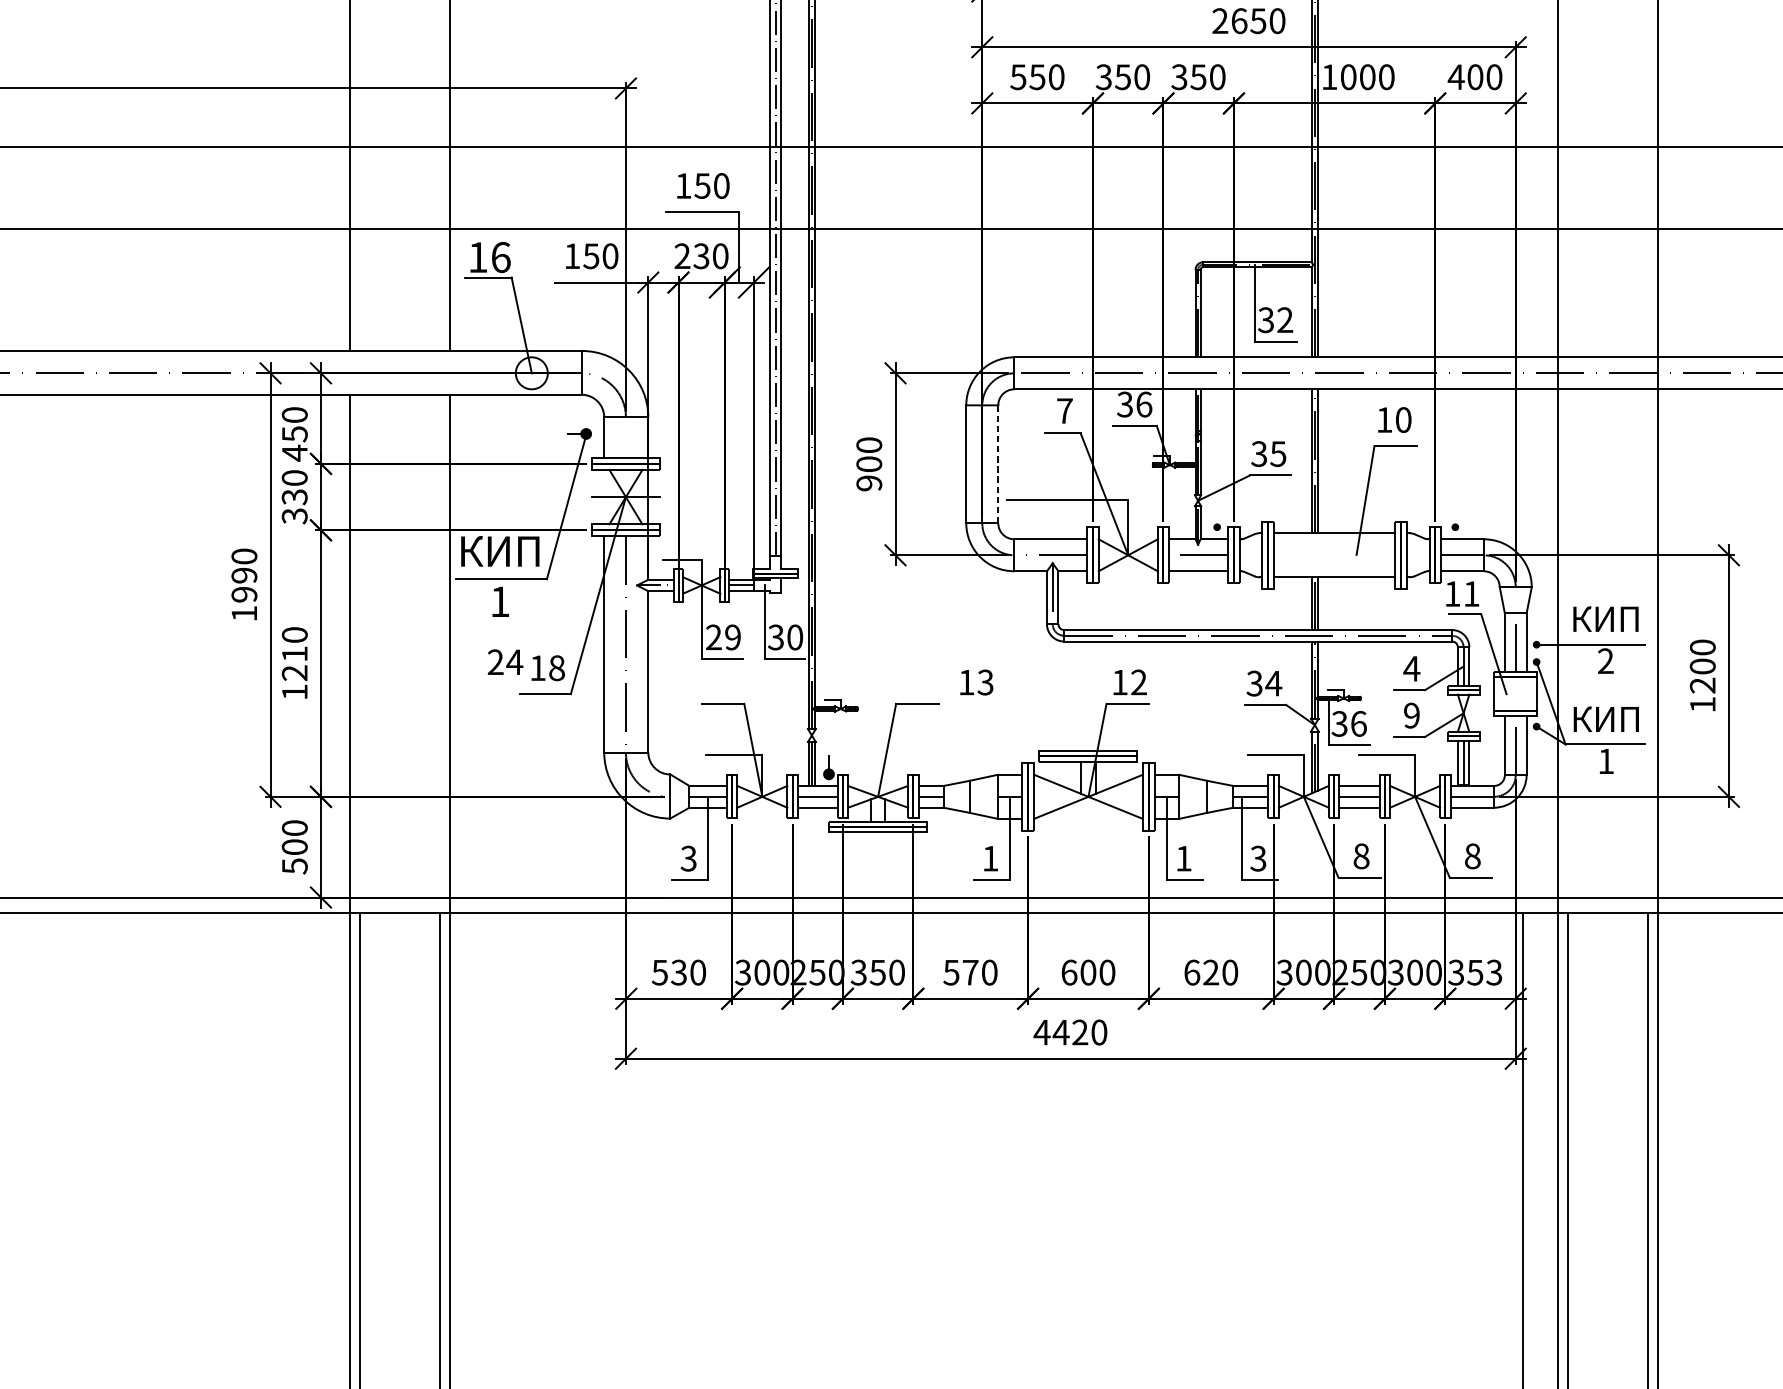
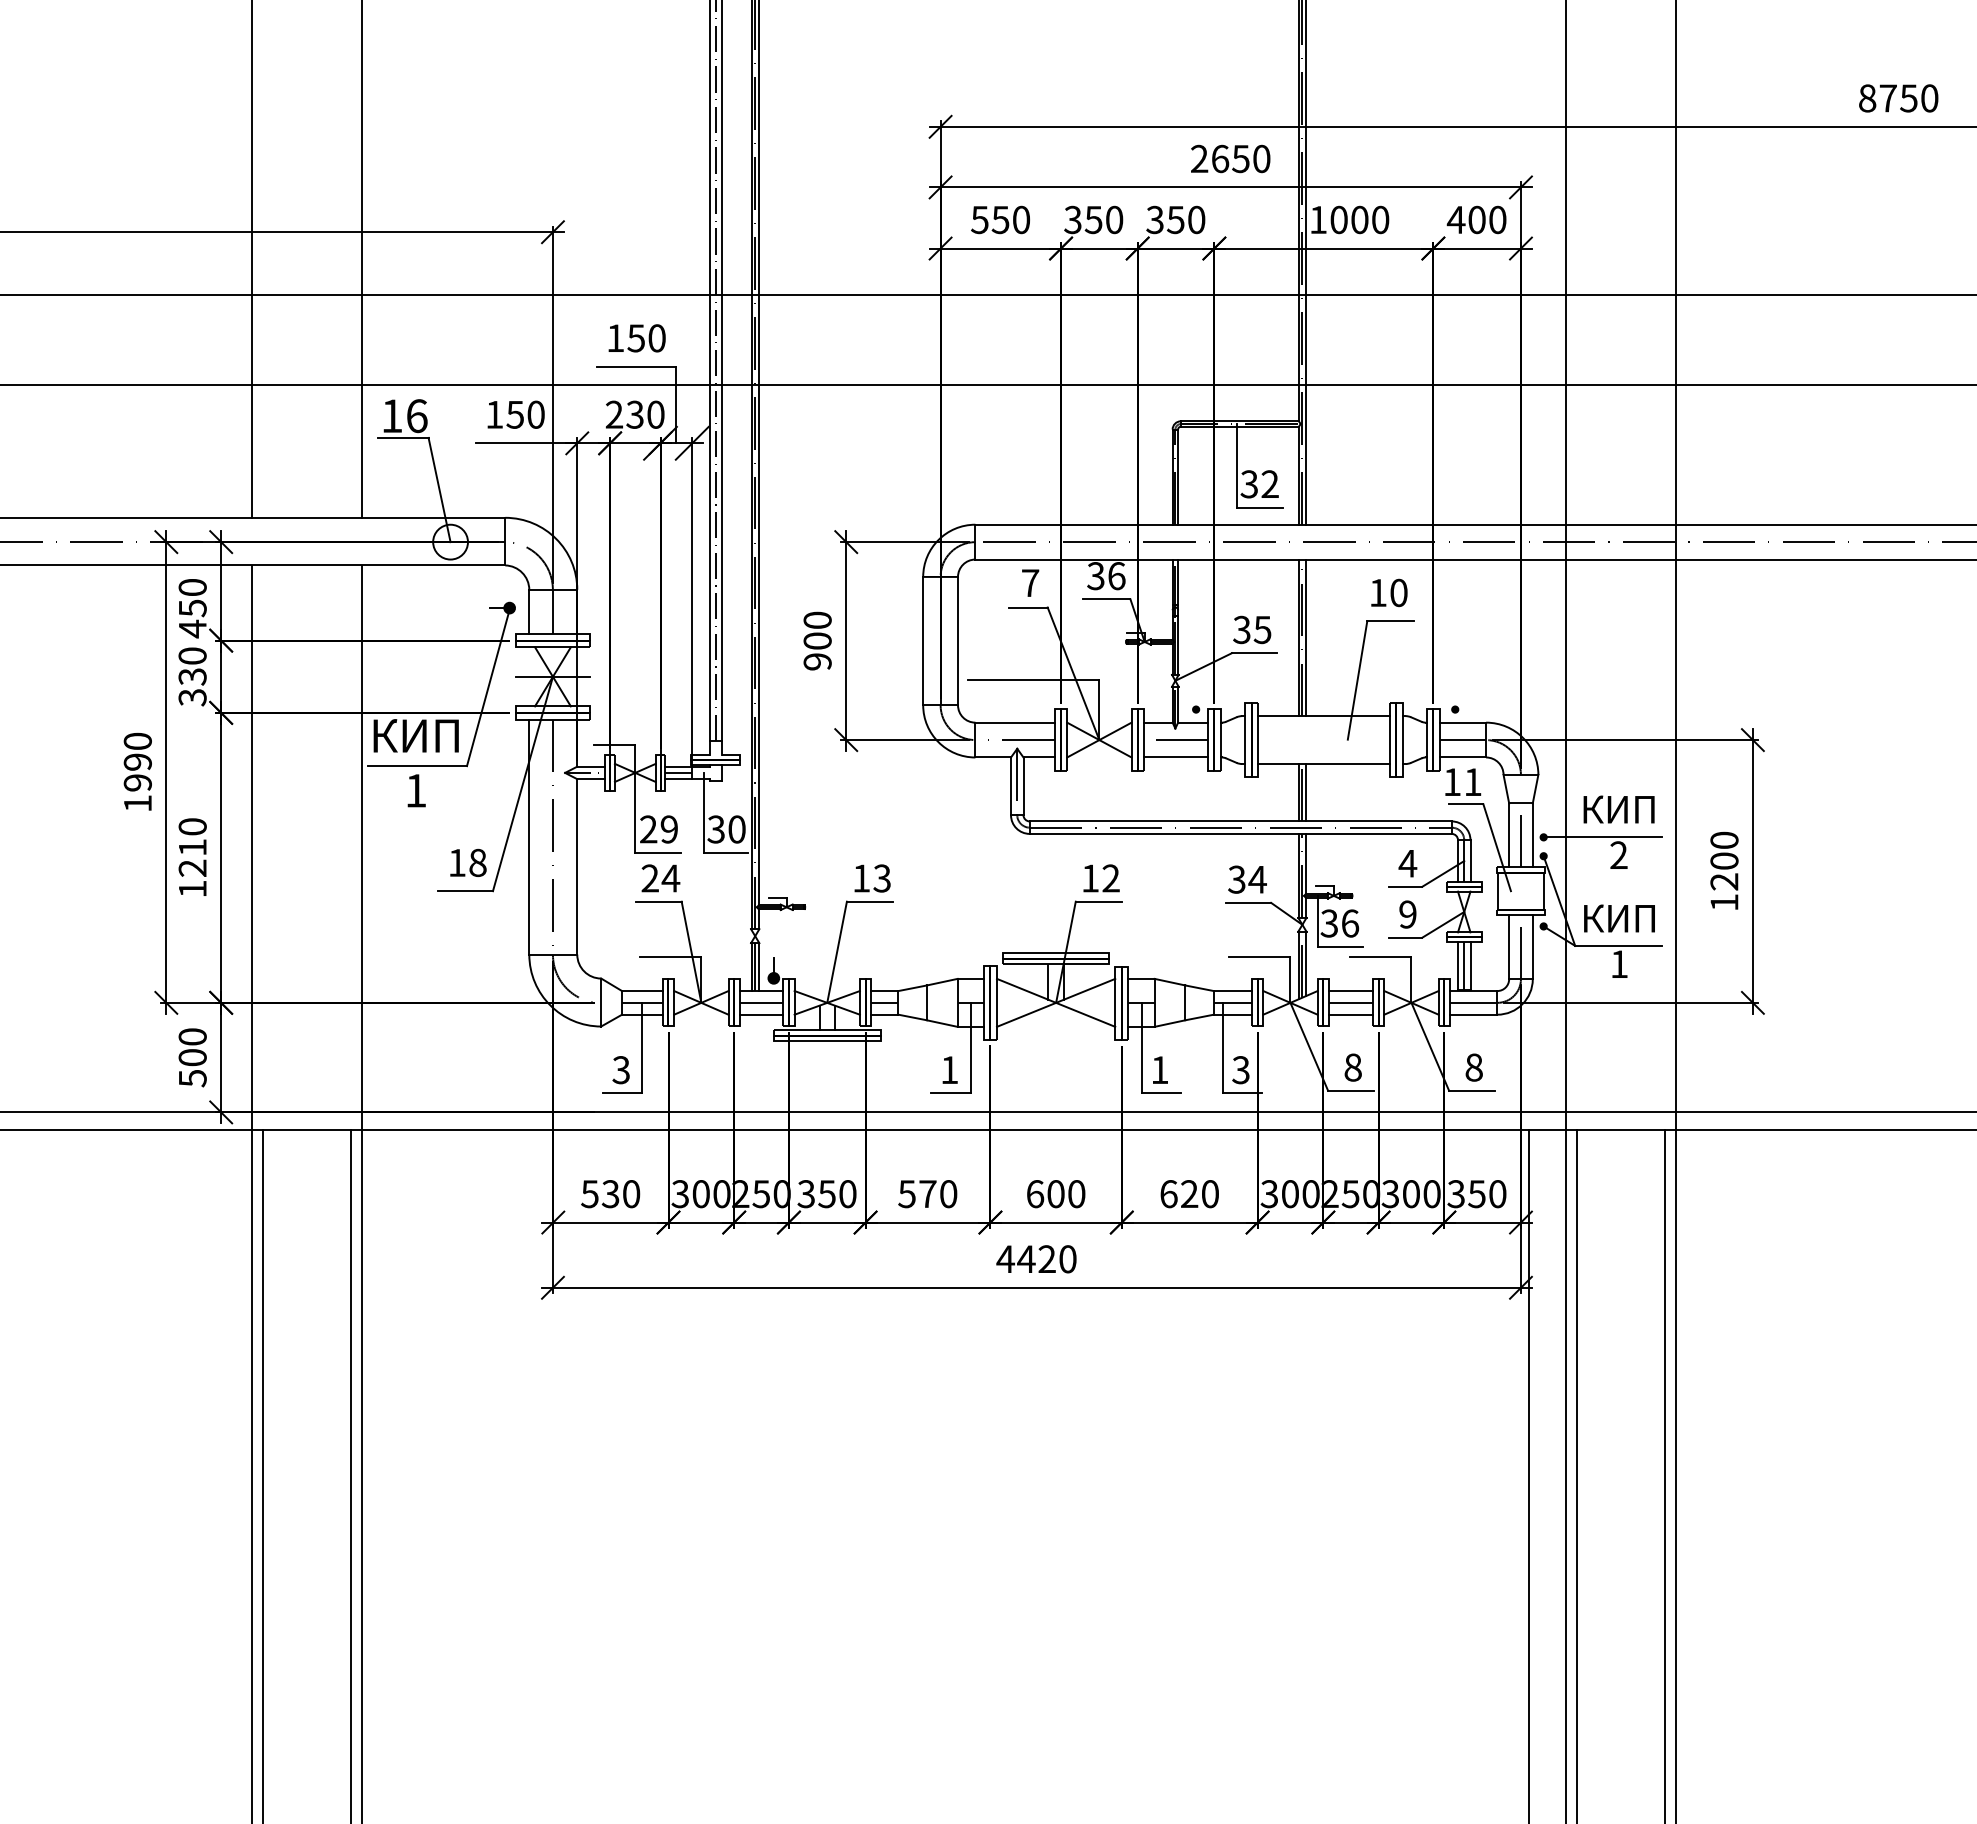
line: (625, 437) -> (552, 611), added
line: (998, 463) -> (958, 640), dashed -> solid
text: (505, 662) -> (660, 878), moved
text: (976, 682) -> (872, 878), moved
text: (1494, 972) -> (1497, 1194), 353 -> 350

